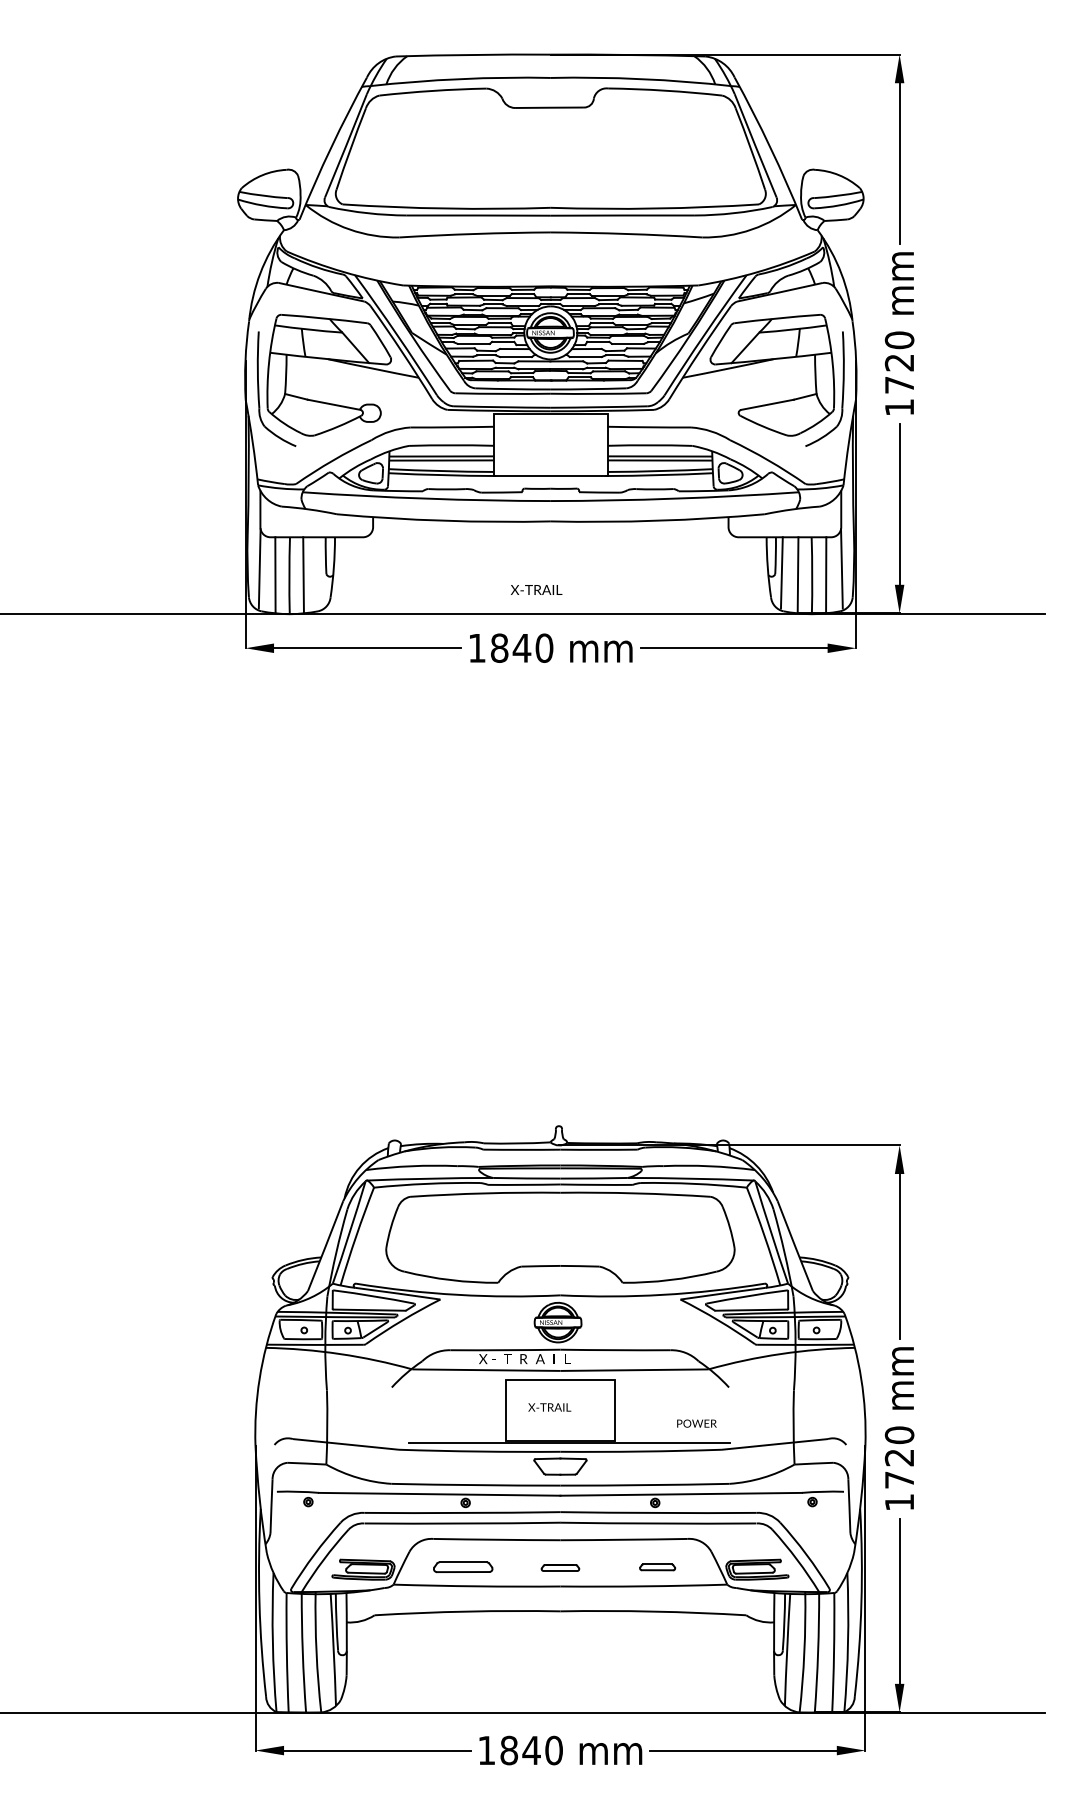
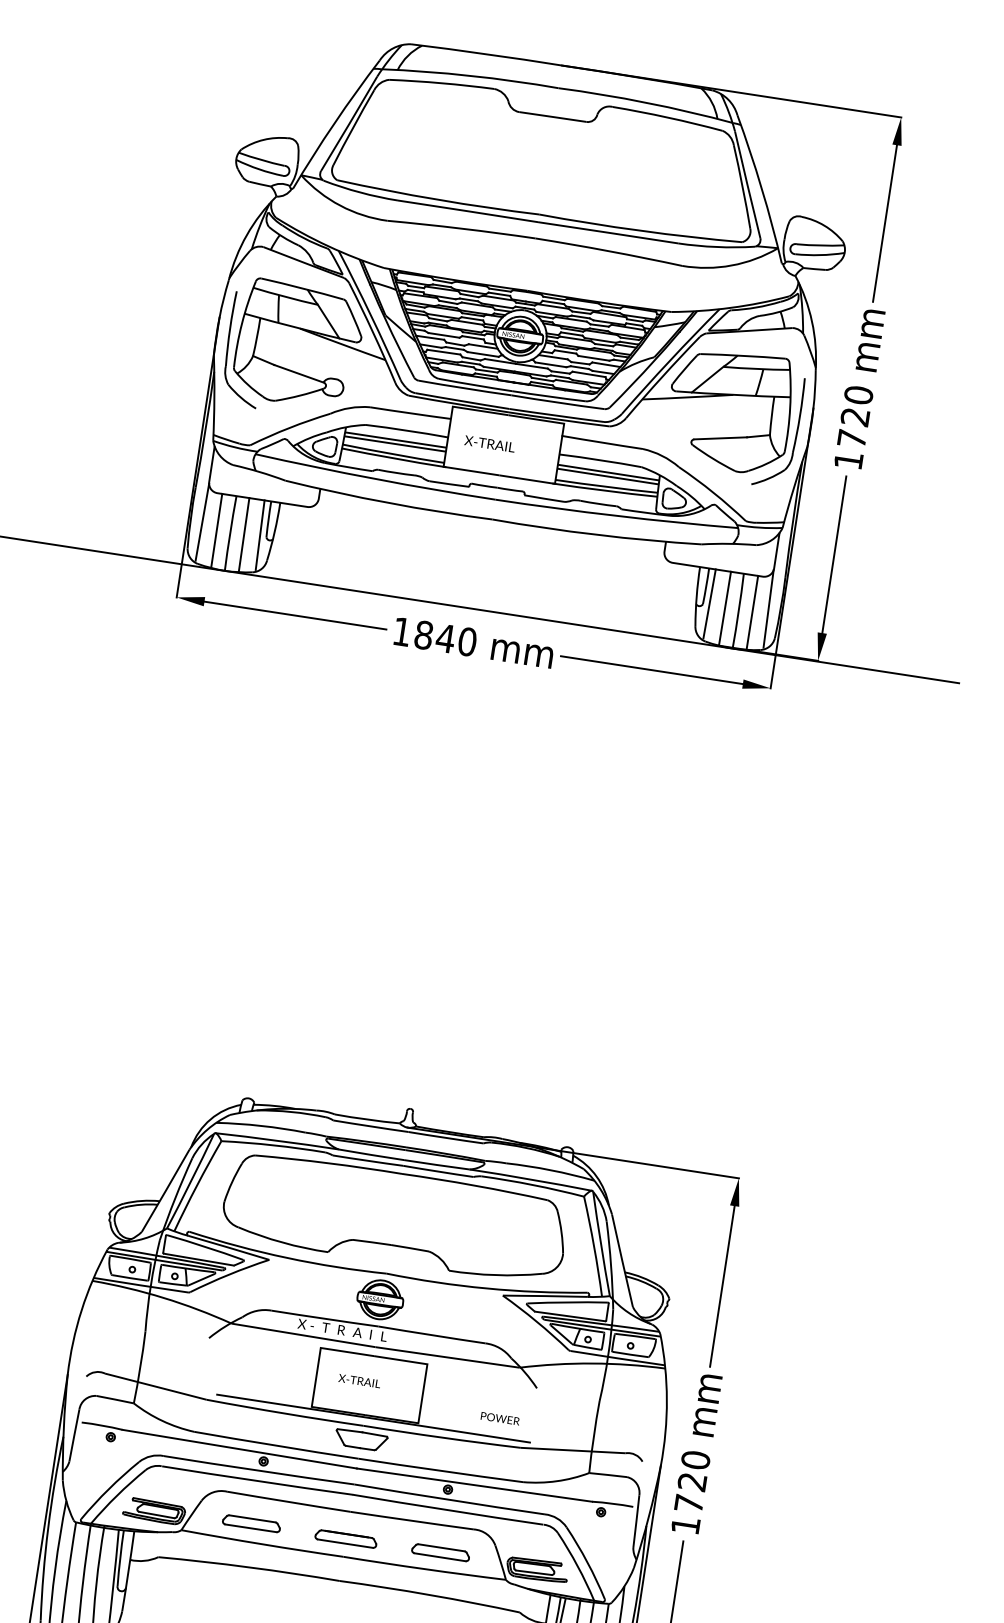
line: (319, 572) -> (259, 534), added
text: (536, 589) -> (489, 443), moved
part: (560, 1567) -> (346, 1538), size x1.67
part: (657, 1567) -> (440, 1552), size x1.67

